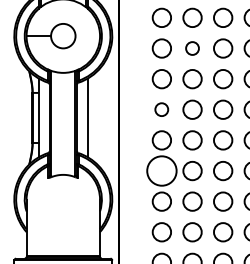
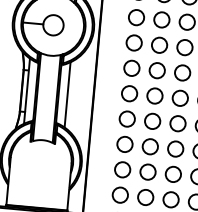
circle: (192, 48) -> (159, 45), size x1.43
circle: (161, 109) -> (129, 93), size x1.43
circle: (161, 170) -> (124, 143), size x0.62

